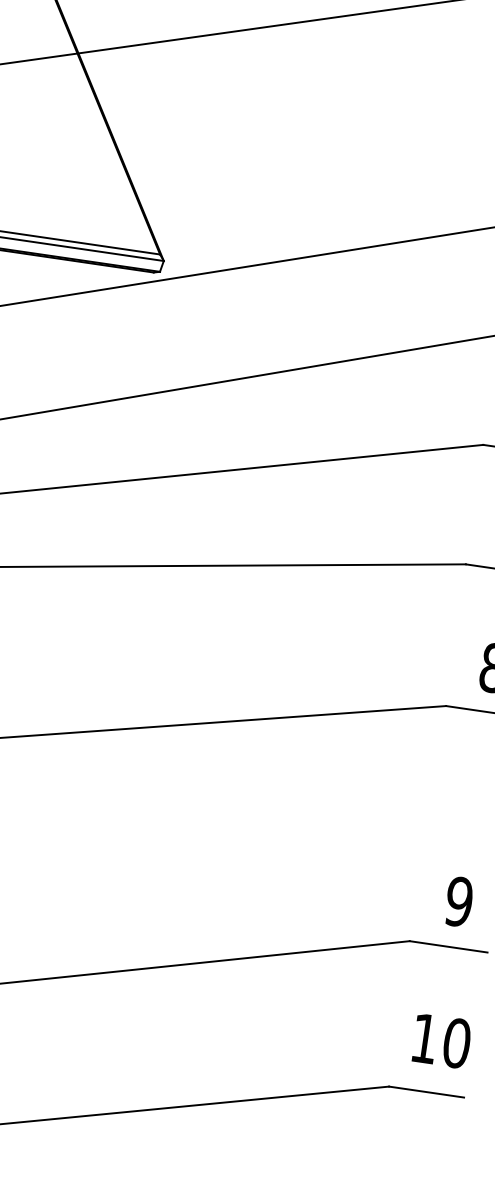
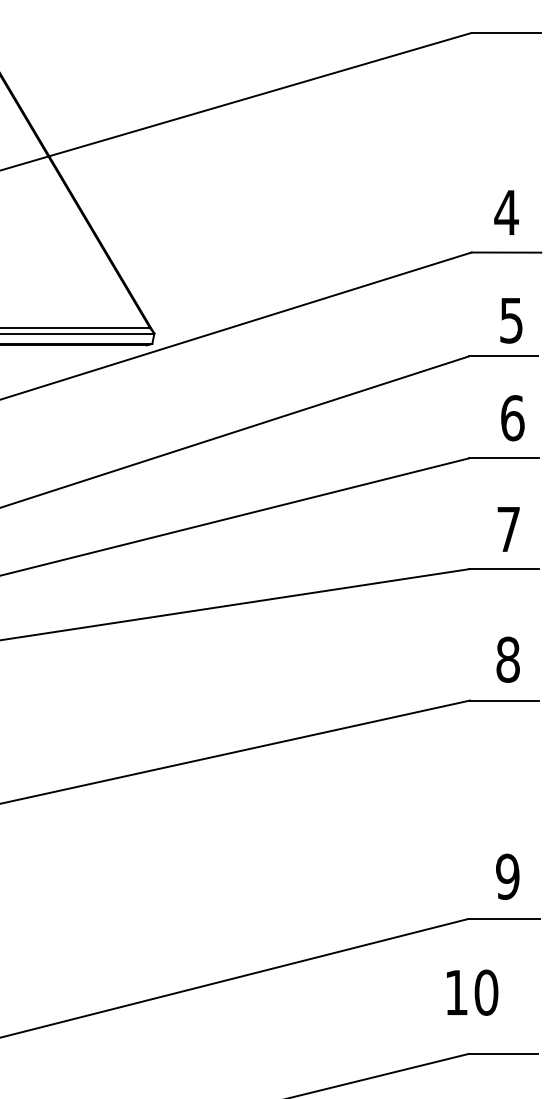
text: (441, 1040) -> (472, 992), moved

